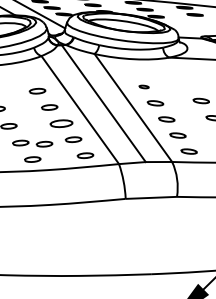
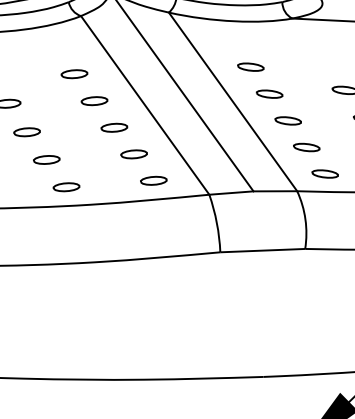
part: (143, 86) -> (249, 66), size x1.67
part: (61, 123) -> (114, 127), size x0.71
part: (44, 143) -> (85, 160), removed

